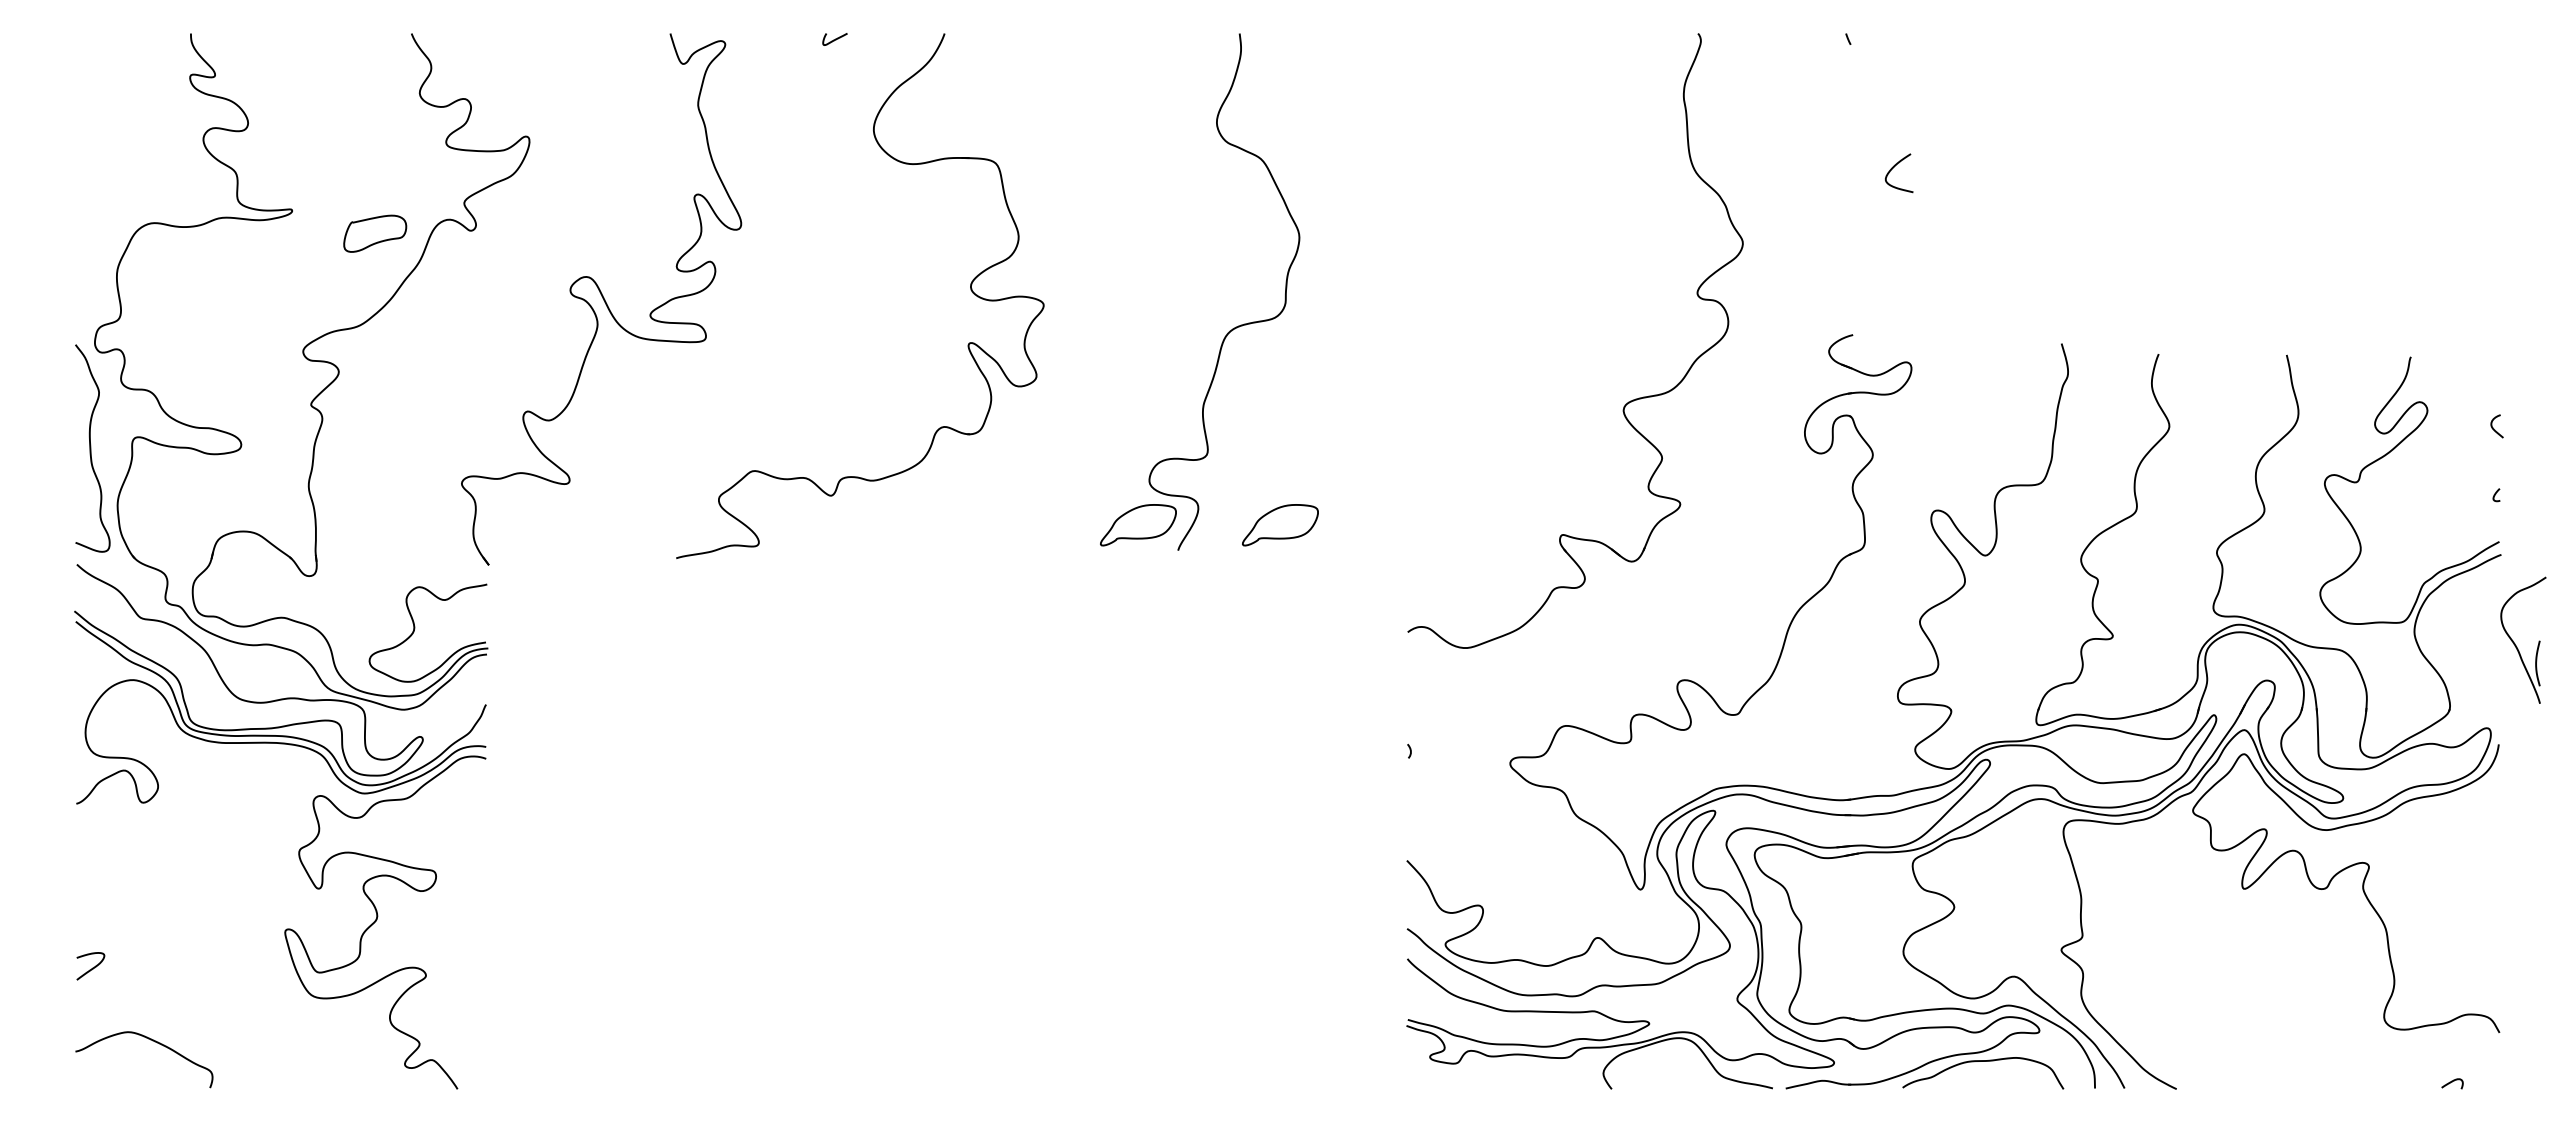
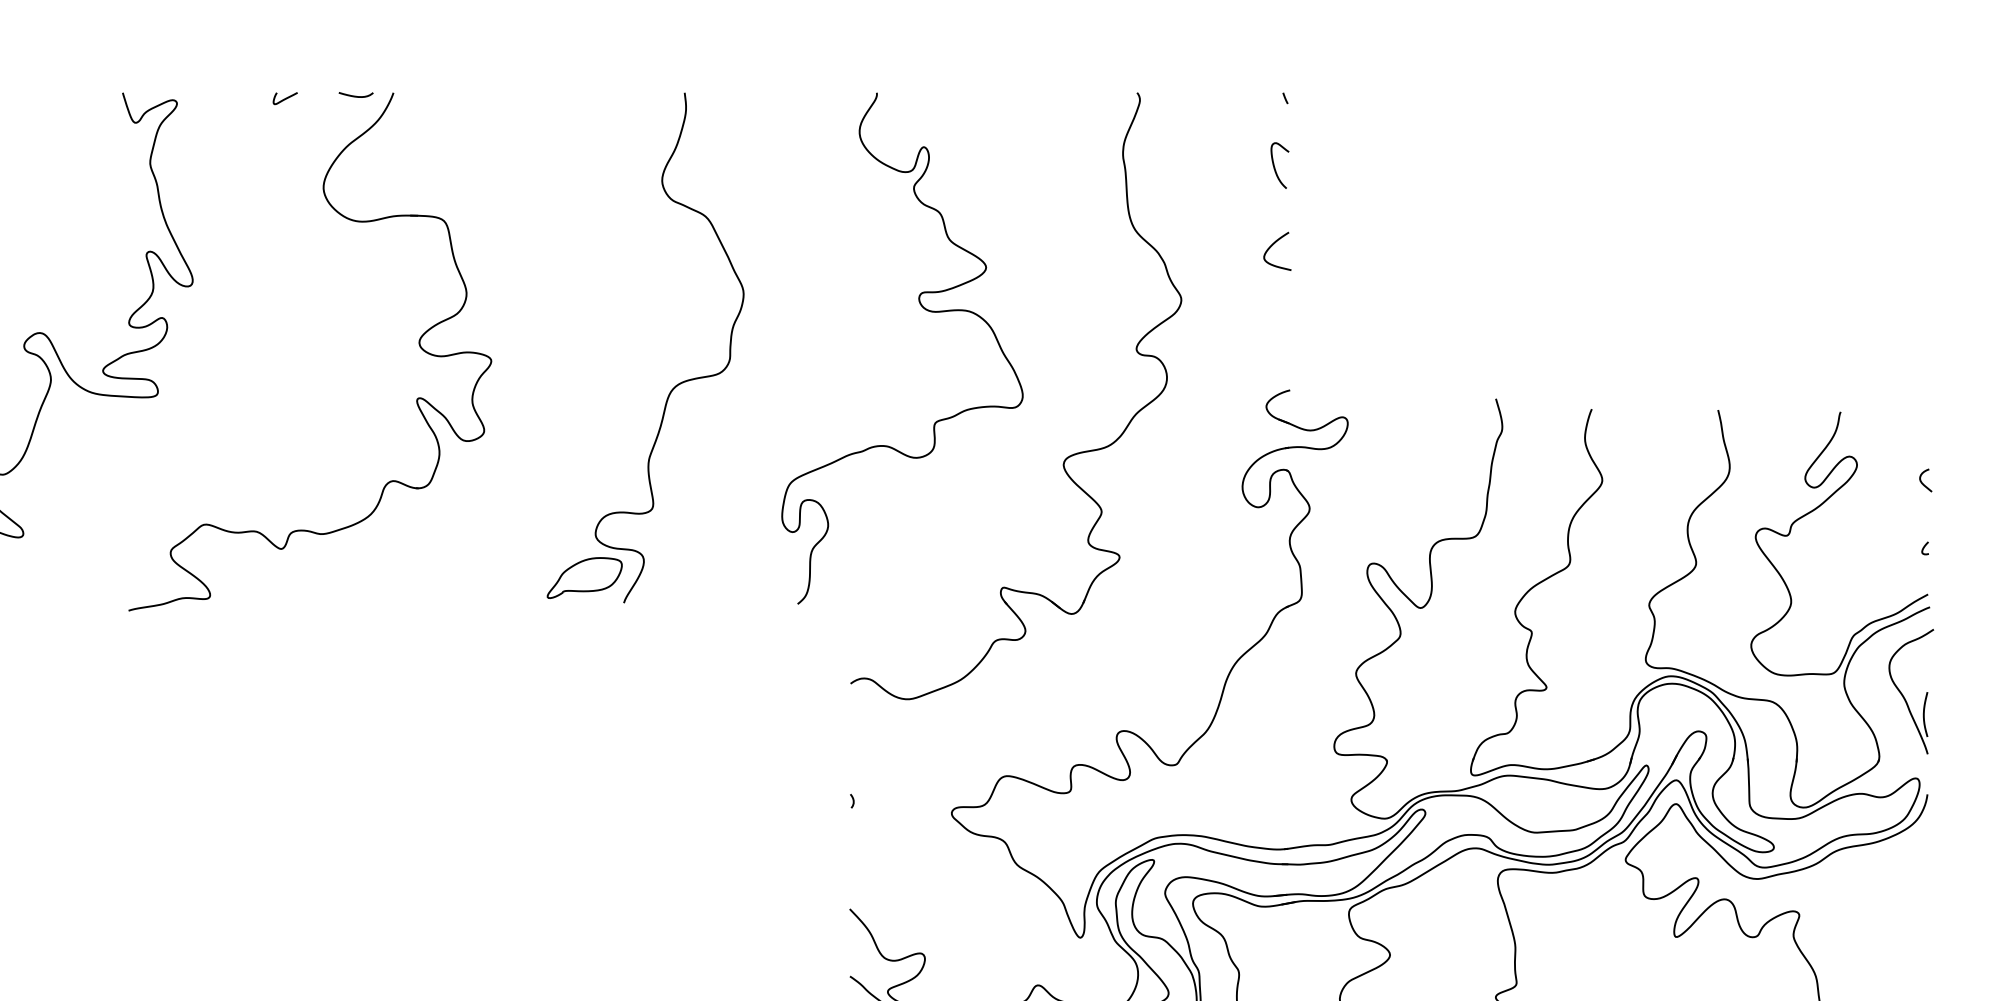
curve: (906, 36) -> (355, 95), added
curve: (1837, 106) -> (1274, 164), added
curve: (1894, 167) -> (1272, 245), moved
curve: (1484, 254) -> (926, 310), added
part: (1280, 525) -> (724, 578), removed
part: (2515, 643) -> (1903, 694), moved

